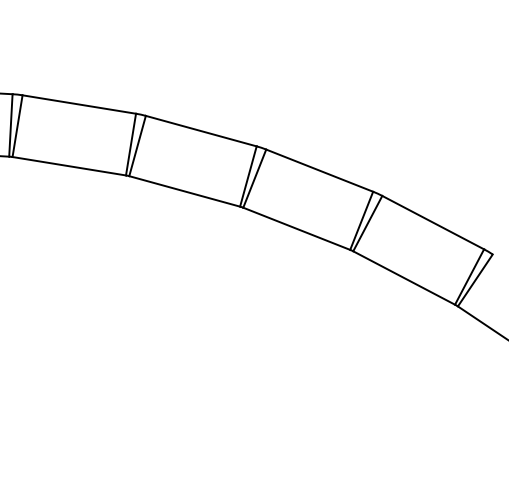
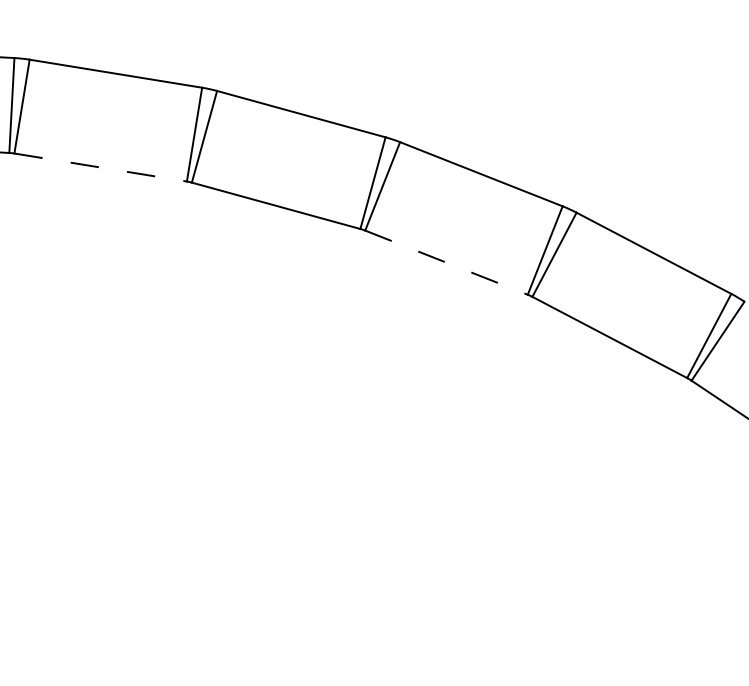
line: (69, 166) -> (100, 167), solid -> dashed
line: (297, 229) -> (447, 263), solid -> dashed

